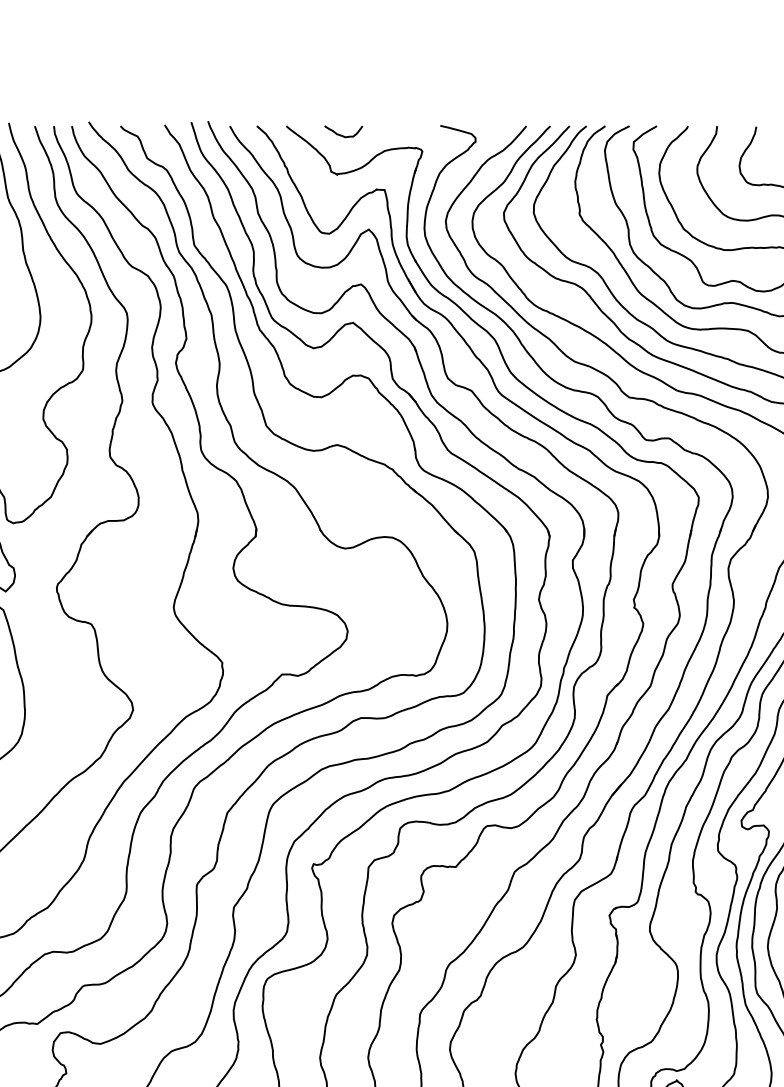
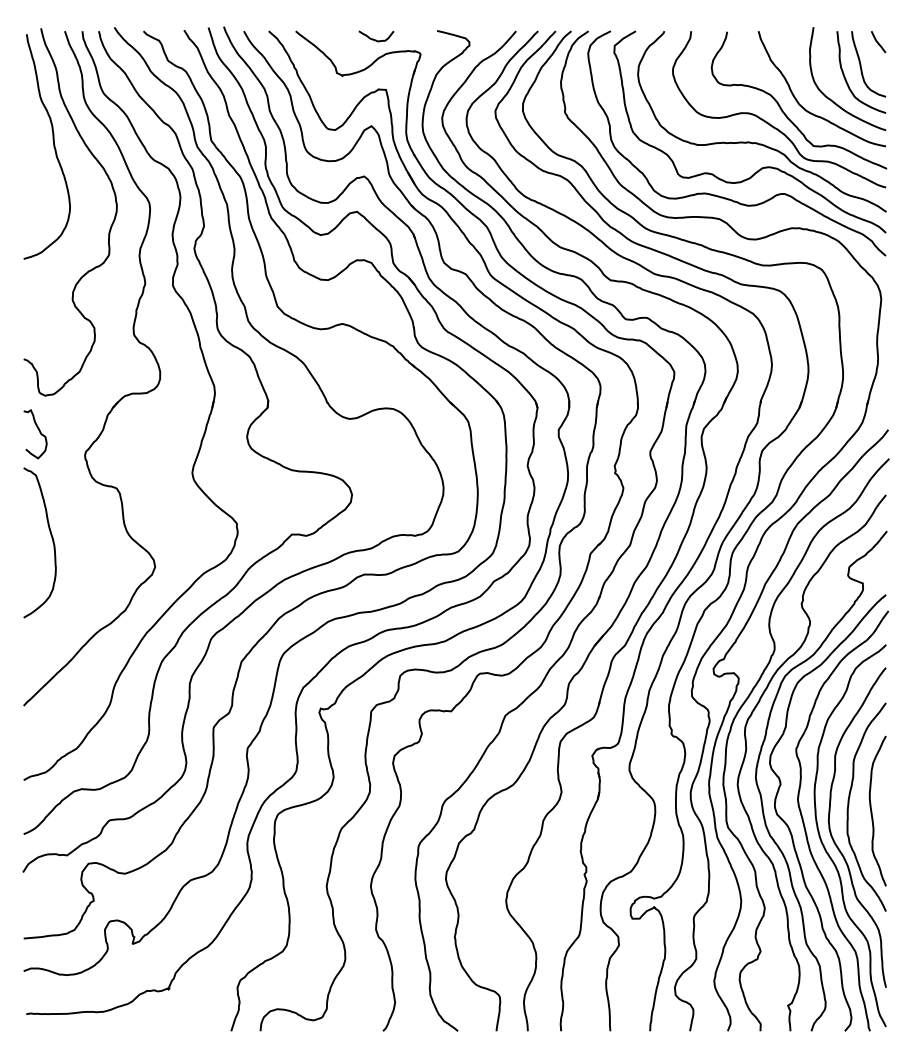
curve: (343, 135) -> (376, 39), moved

